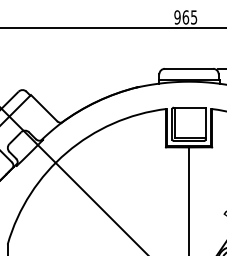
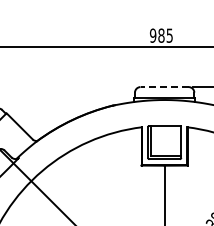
text: (185, 17) -> (161, 35), 965 -> 985
line: (188, 68) -> (164, 86), solid -> dashed

